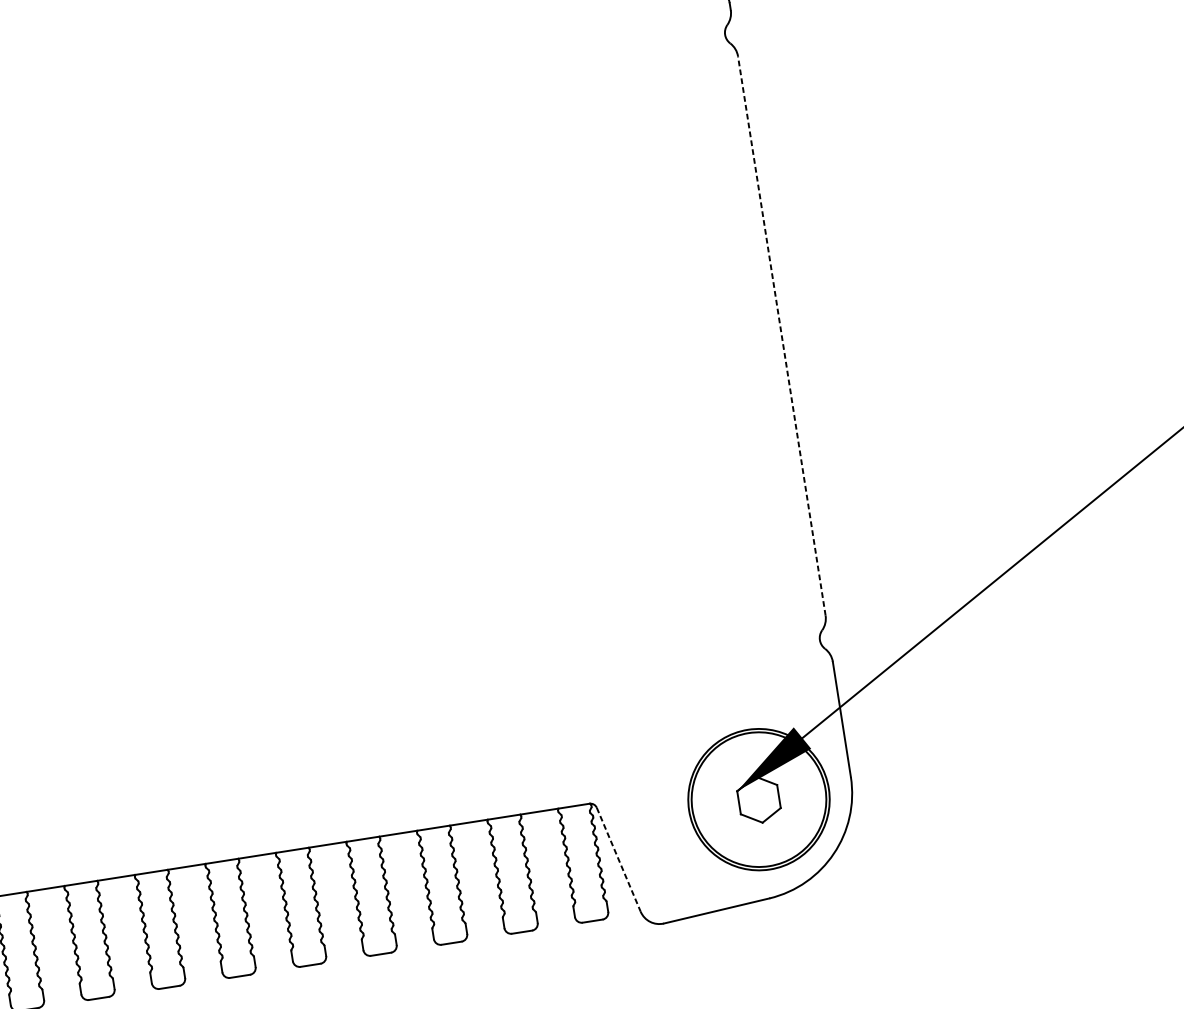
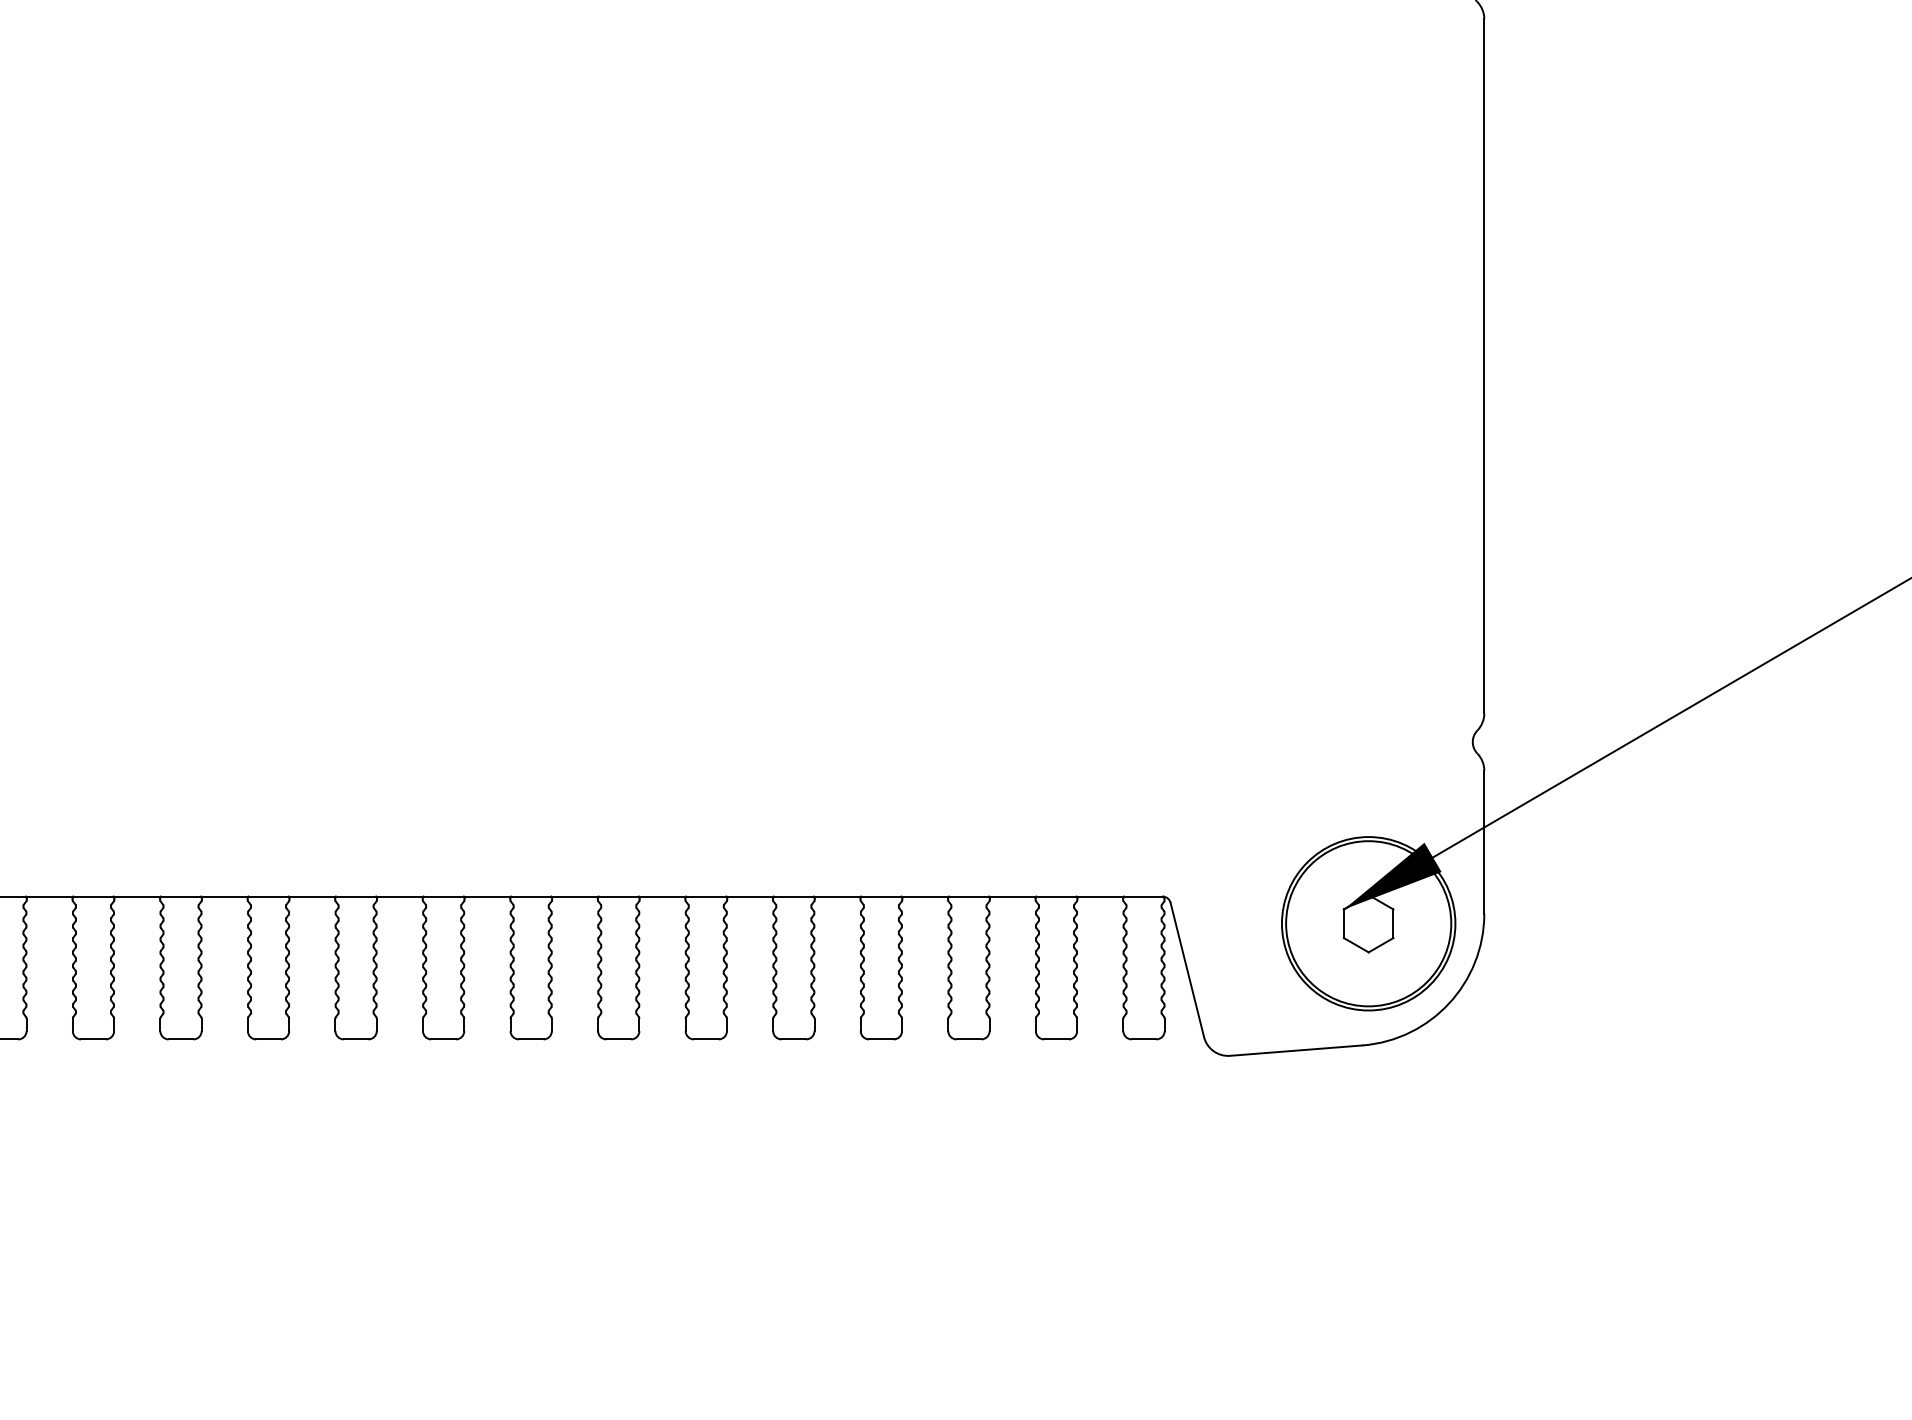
line: (781, 335) -> (1484, 365), dashed -> solid
line: (618, 860) -> (1187, 970), dashed -> solid

